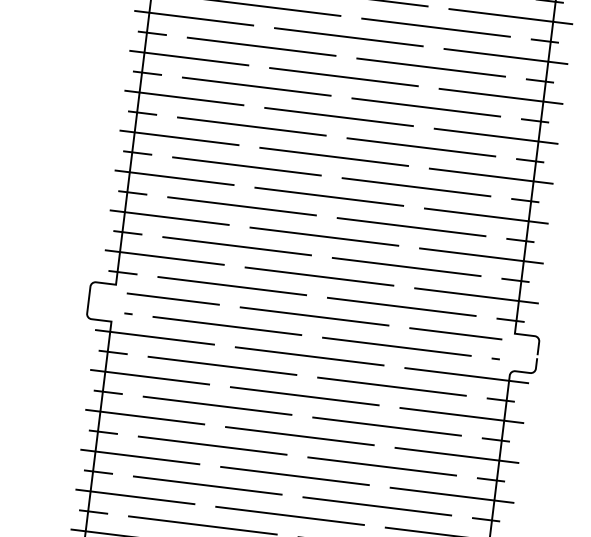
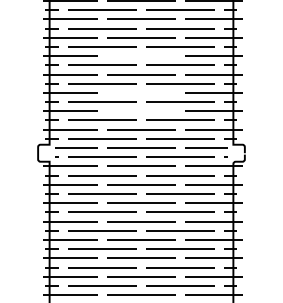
line: (339, 115) -> (141, 55), removed
line: (329, 195) -> (141, 92), removed
line: (324, 234) -> (141, 110), removed

